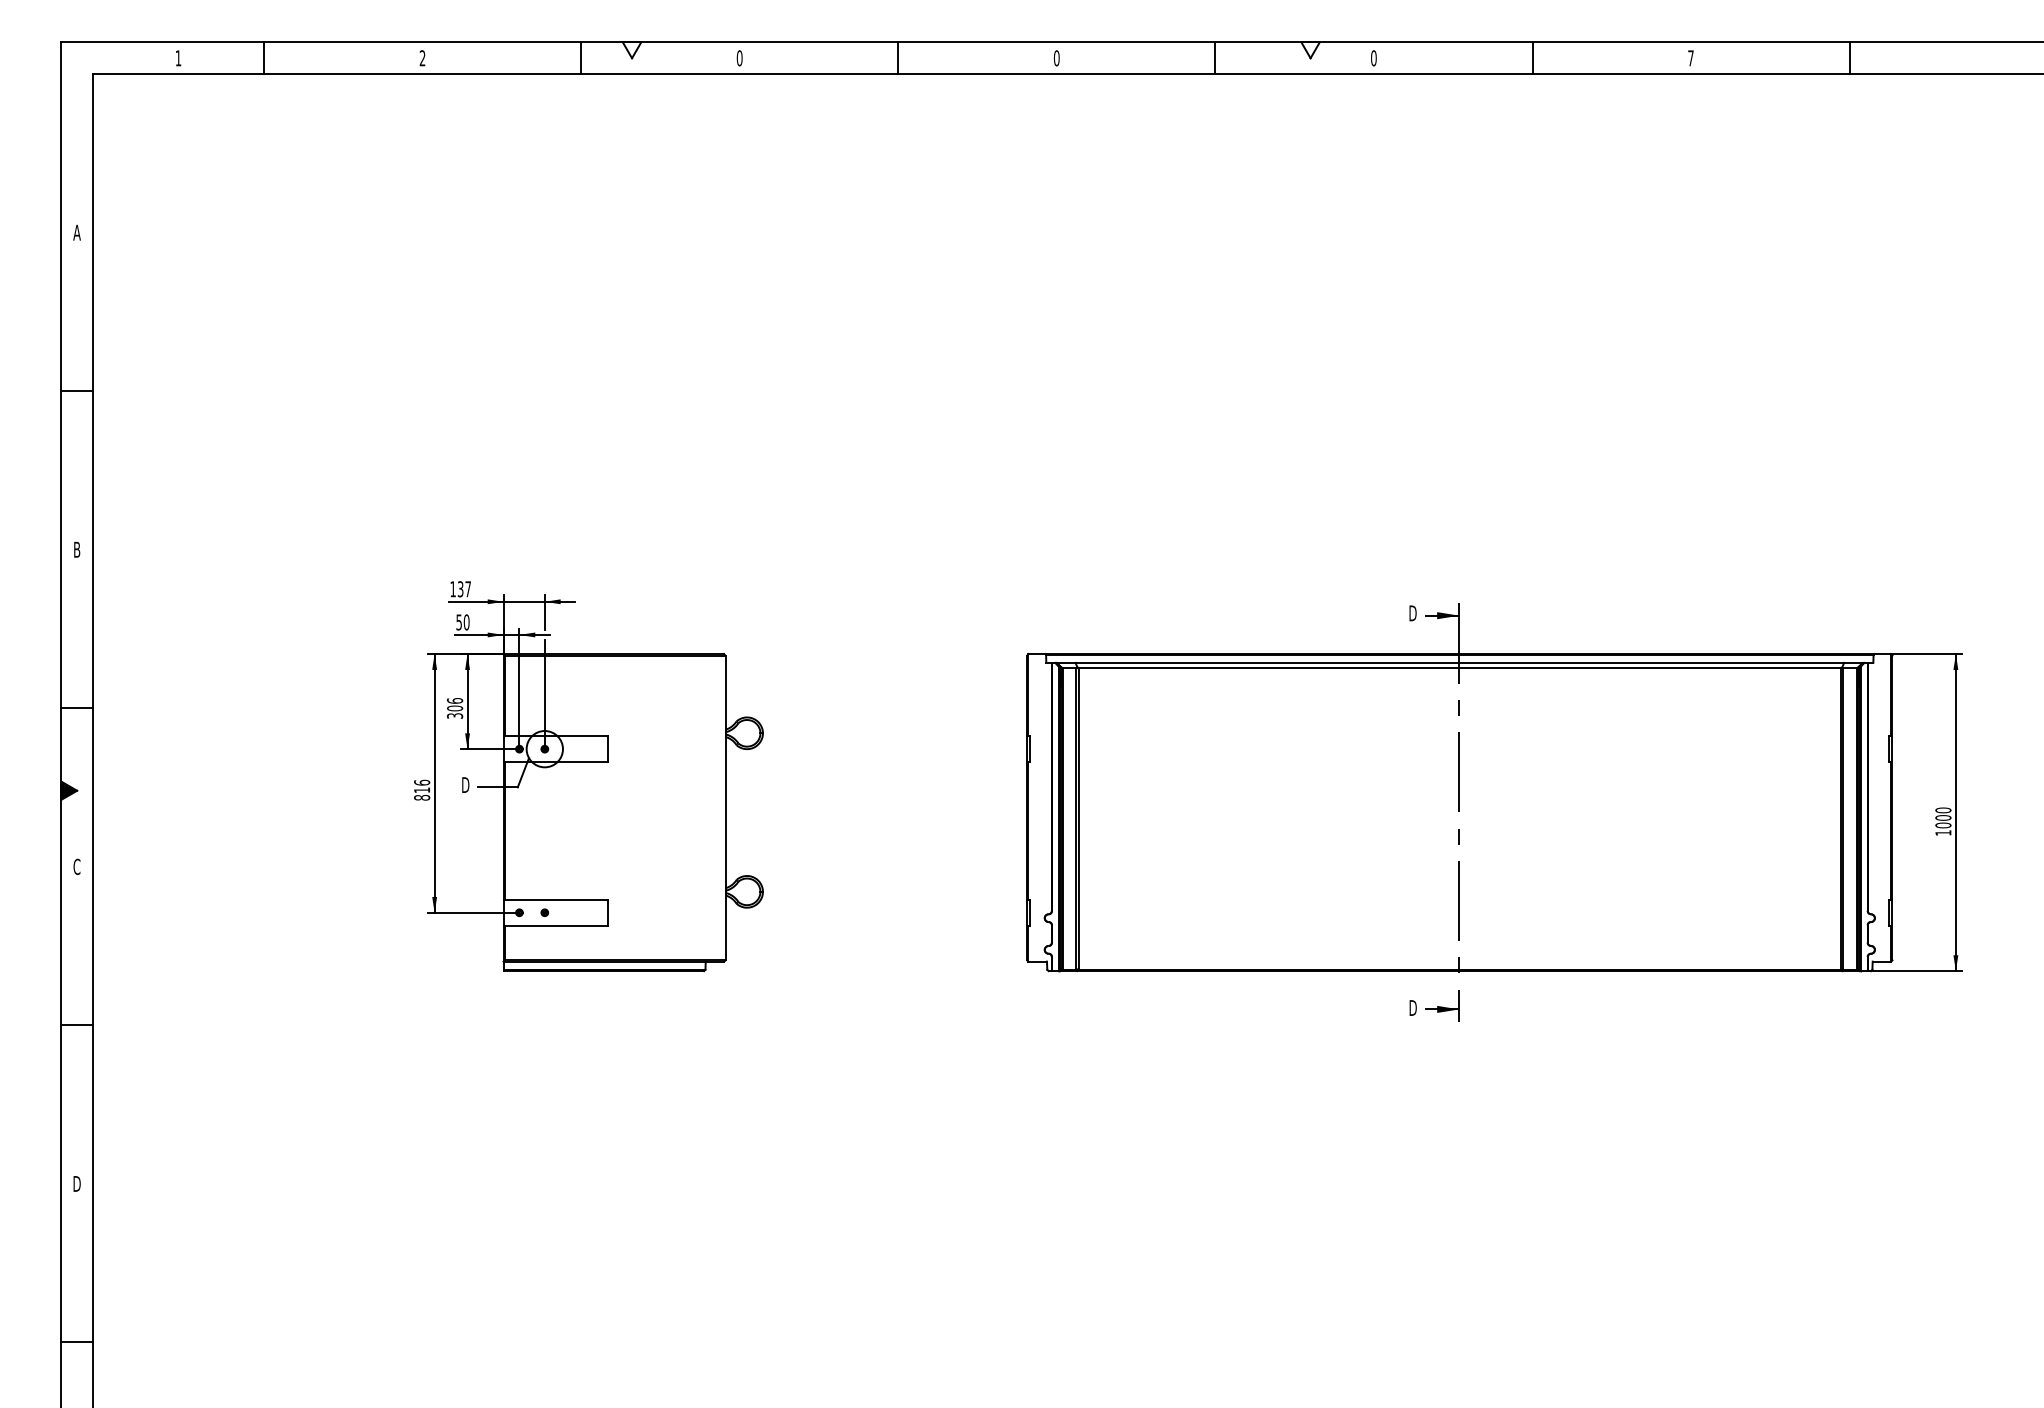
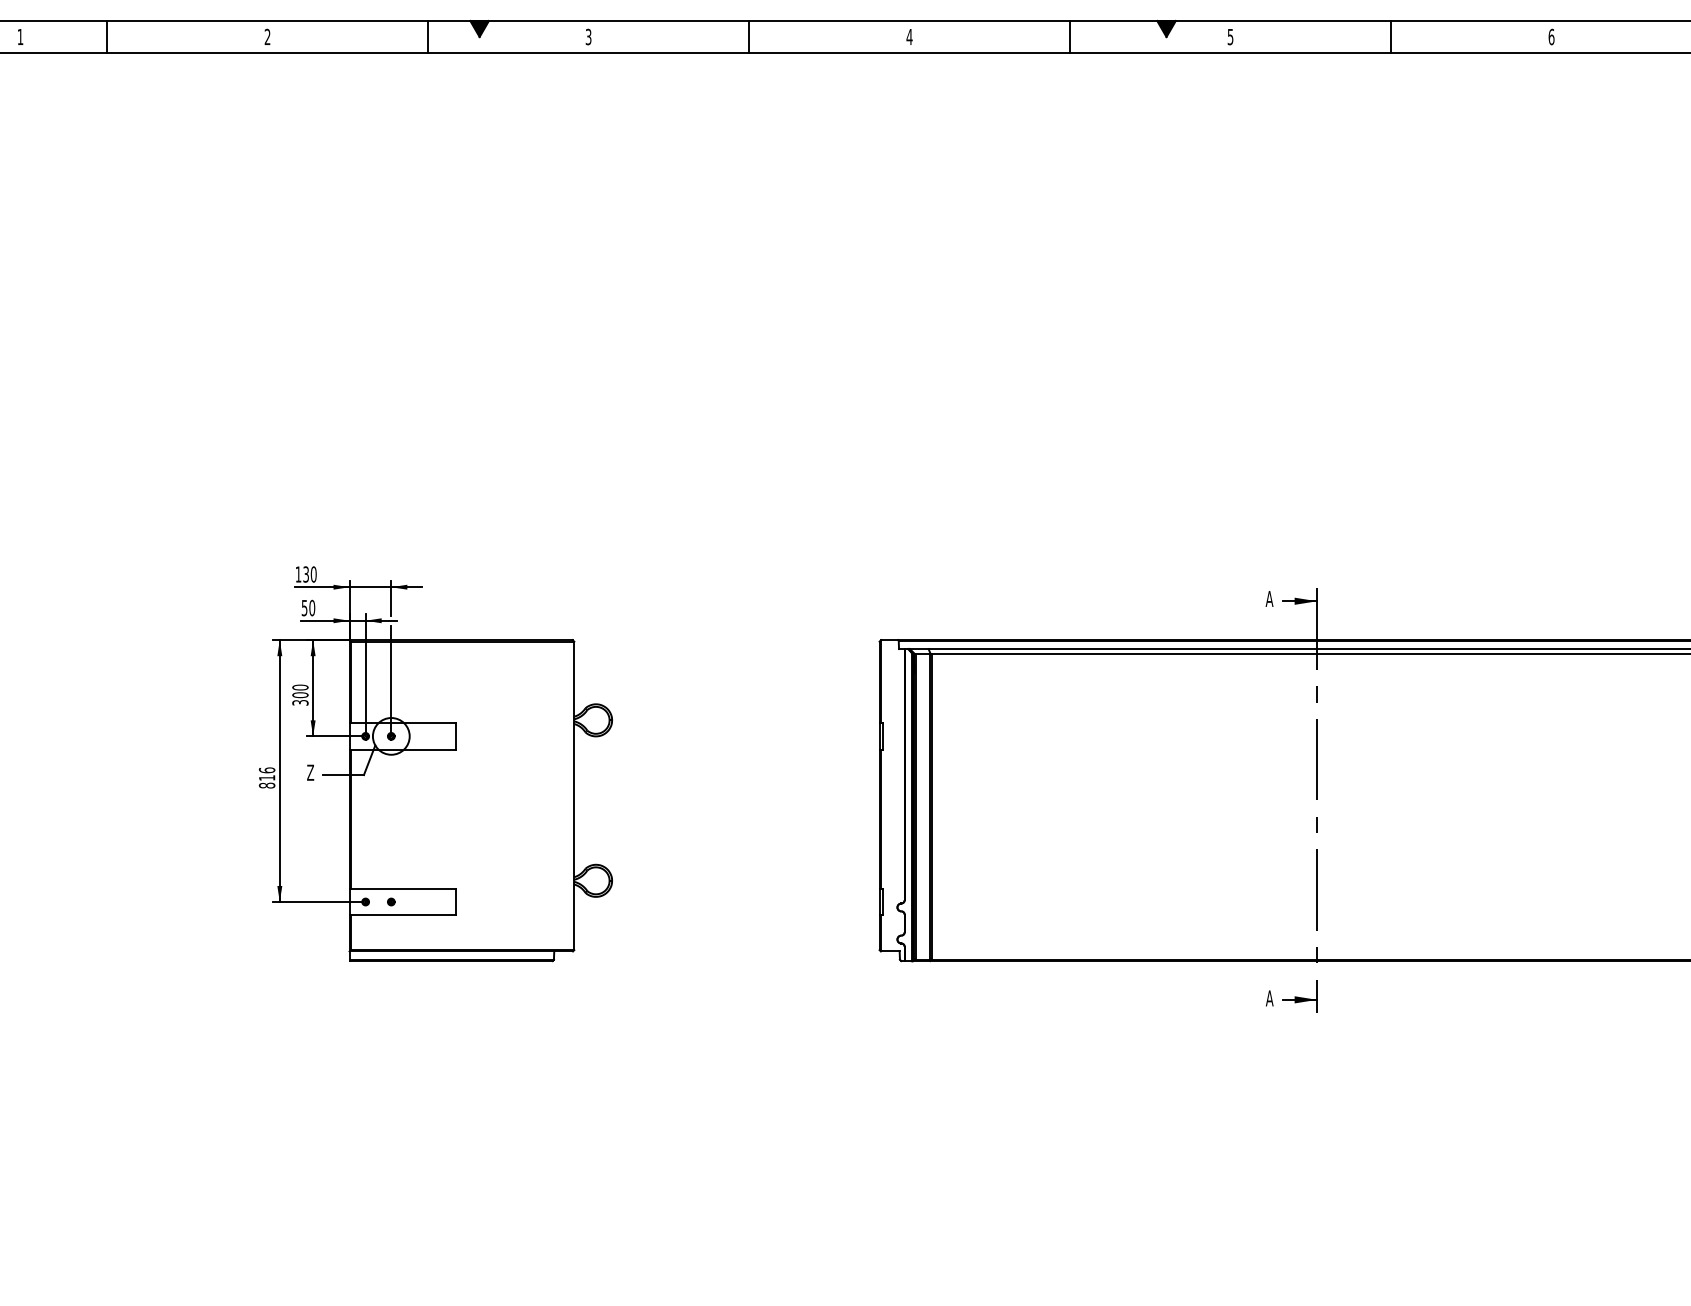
fill: (631, 50) -> (479, 29), added
fill: (1310, 50) -> (1166, 29), added
text: (739, 58) -> (588, 37), 0 -> 3
text: (1056, 58) -> (909, 37), 0 -> 4
text: (1373, 58) -> (1230, 37), 0 -> 5
text: (1690, 58) -> (1551, 37), 7 -> 6
text: (468, 589) -> (314, 574), 137 -> 130
text: (1412, 613) -> (1269, 599), D -> A
text: (454, 700) -> (299, 687), 306 -> 300
text: (465, 784) -> (311, 772), D -> Z
text: (1412, 1007) -> (1269, 997), D -> A

